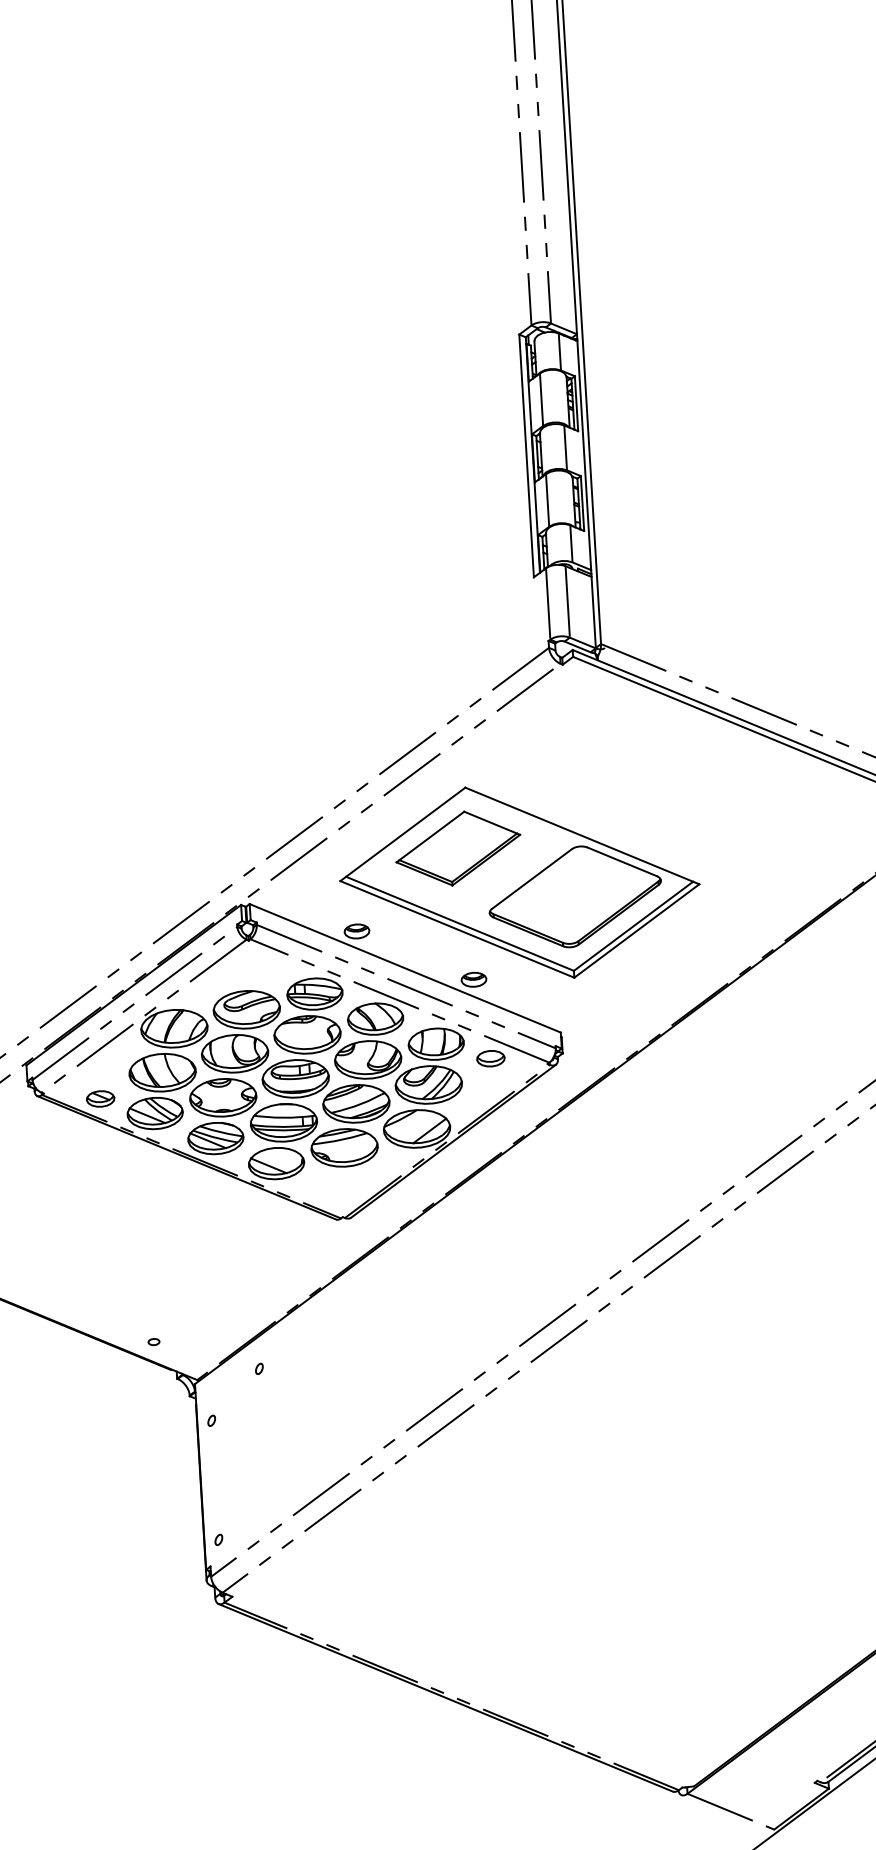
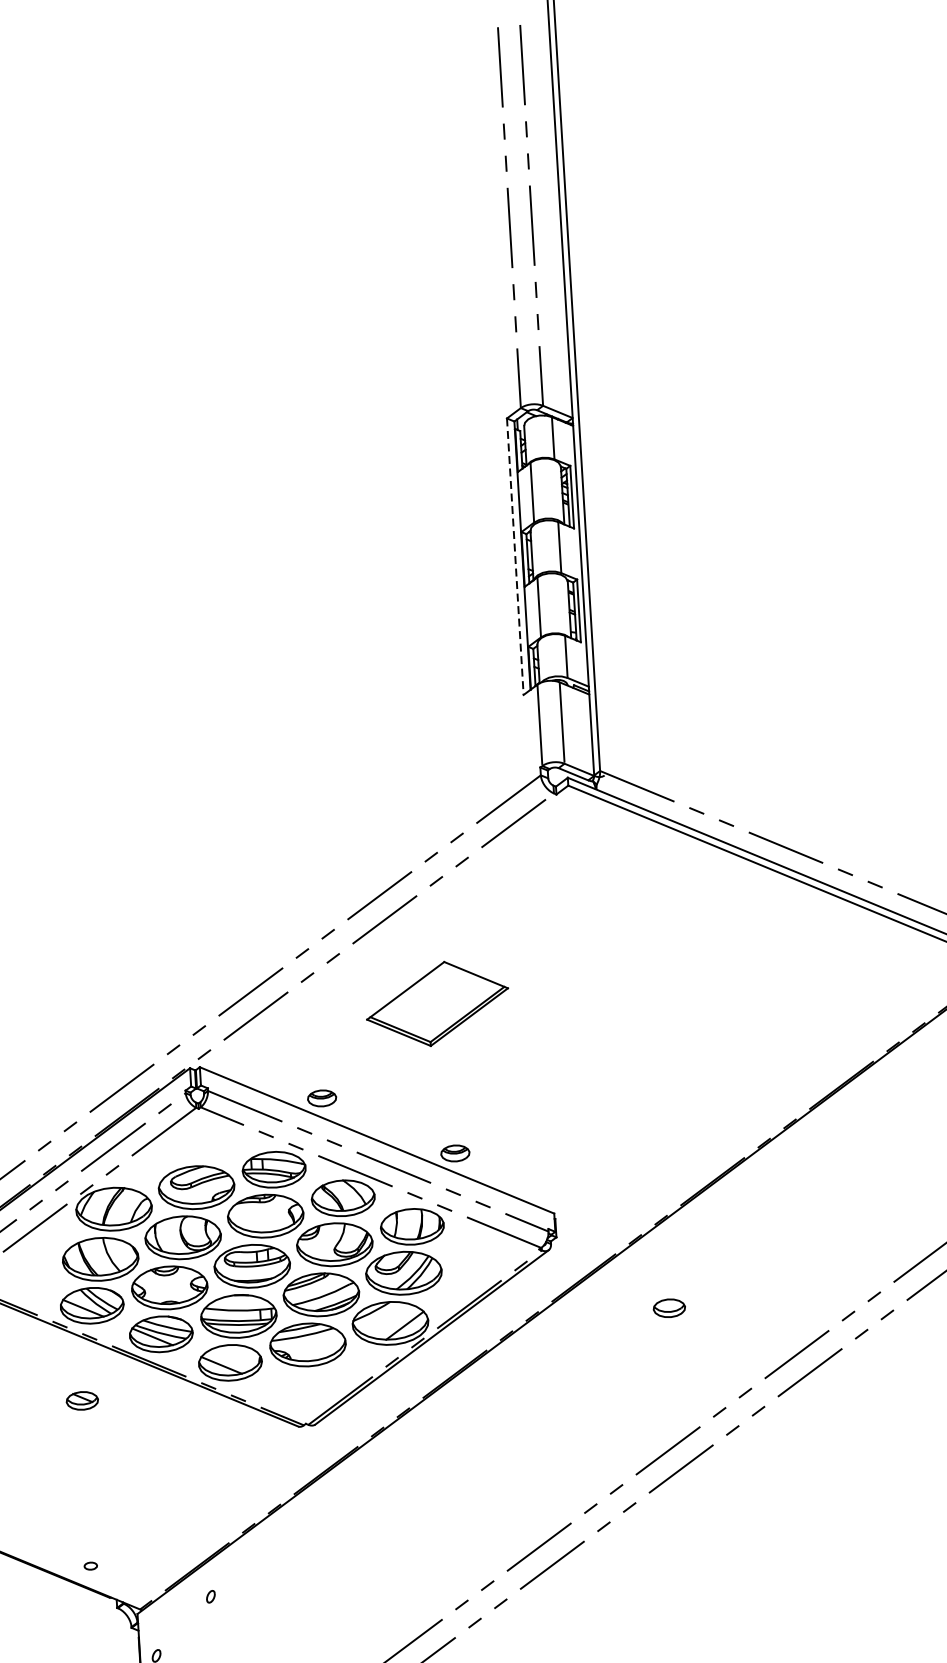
line: (526, 455) -> (515, 556), solid -> dashed
part: (519, 882) -> (507, 1042), removed
part: (490, 1058) -> (668, 1308), moved
part: (100, 1098) -> (82, 1400), moved

